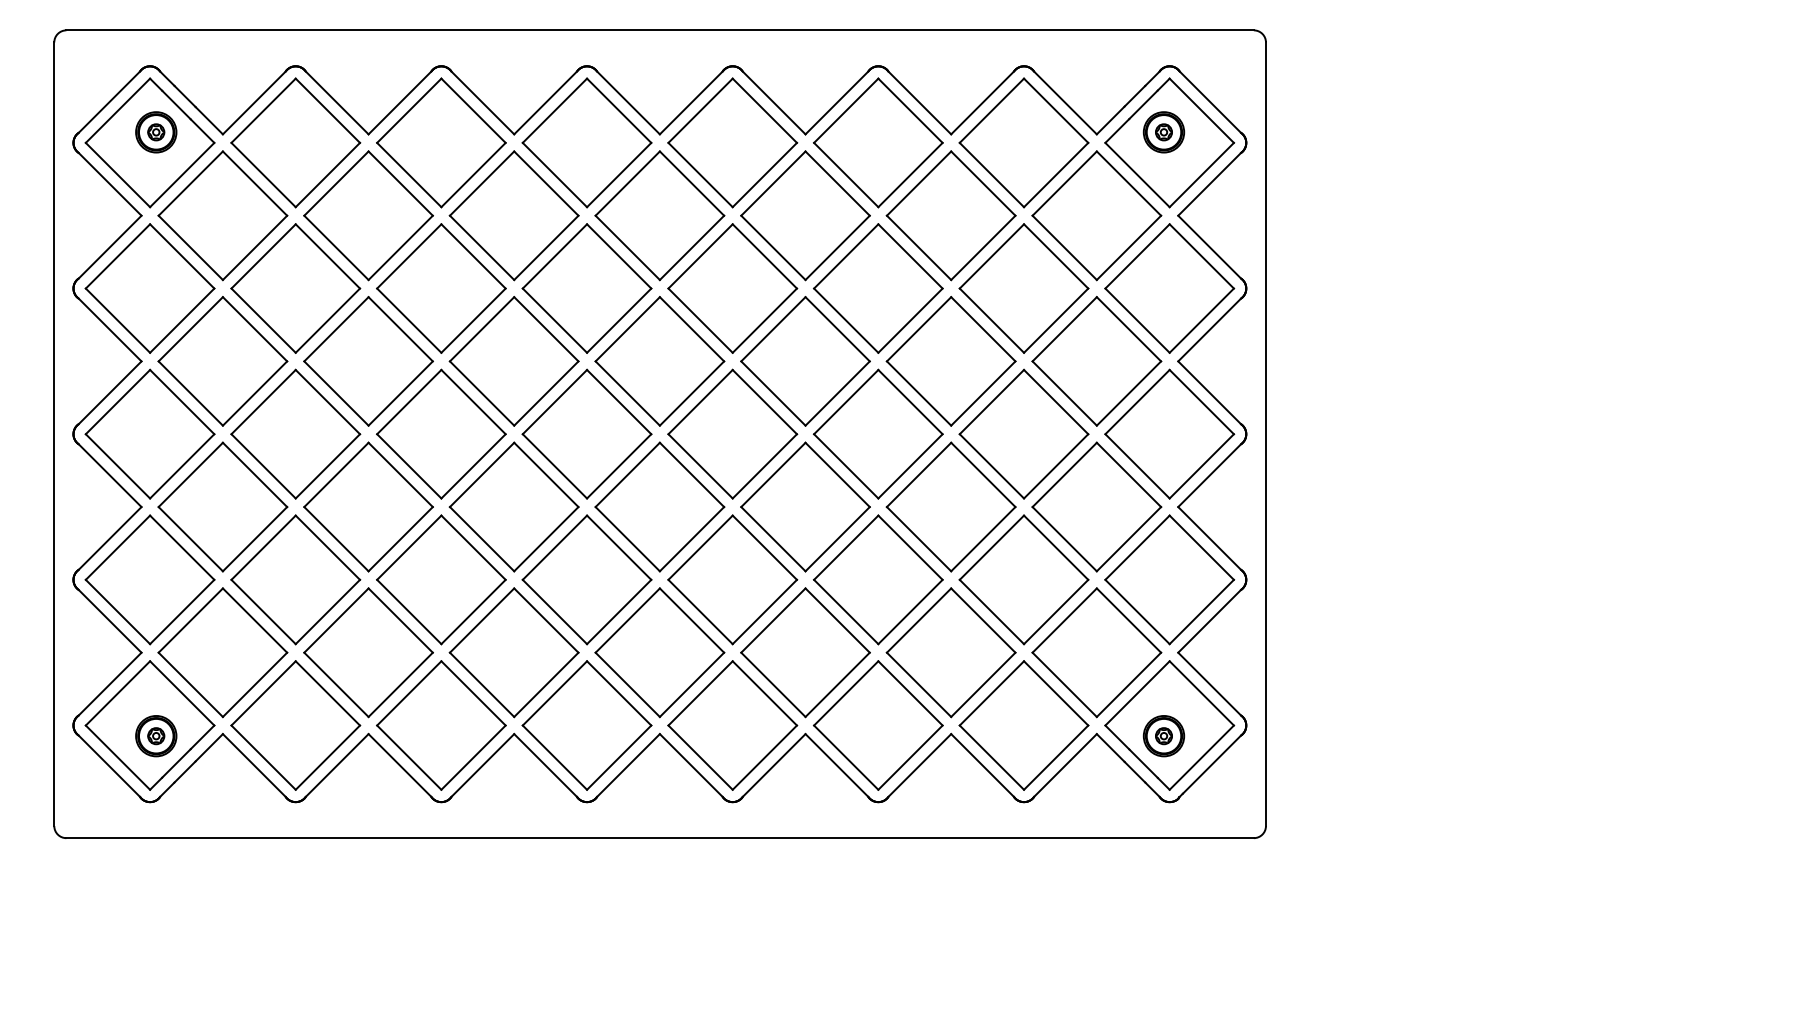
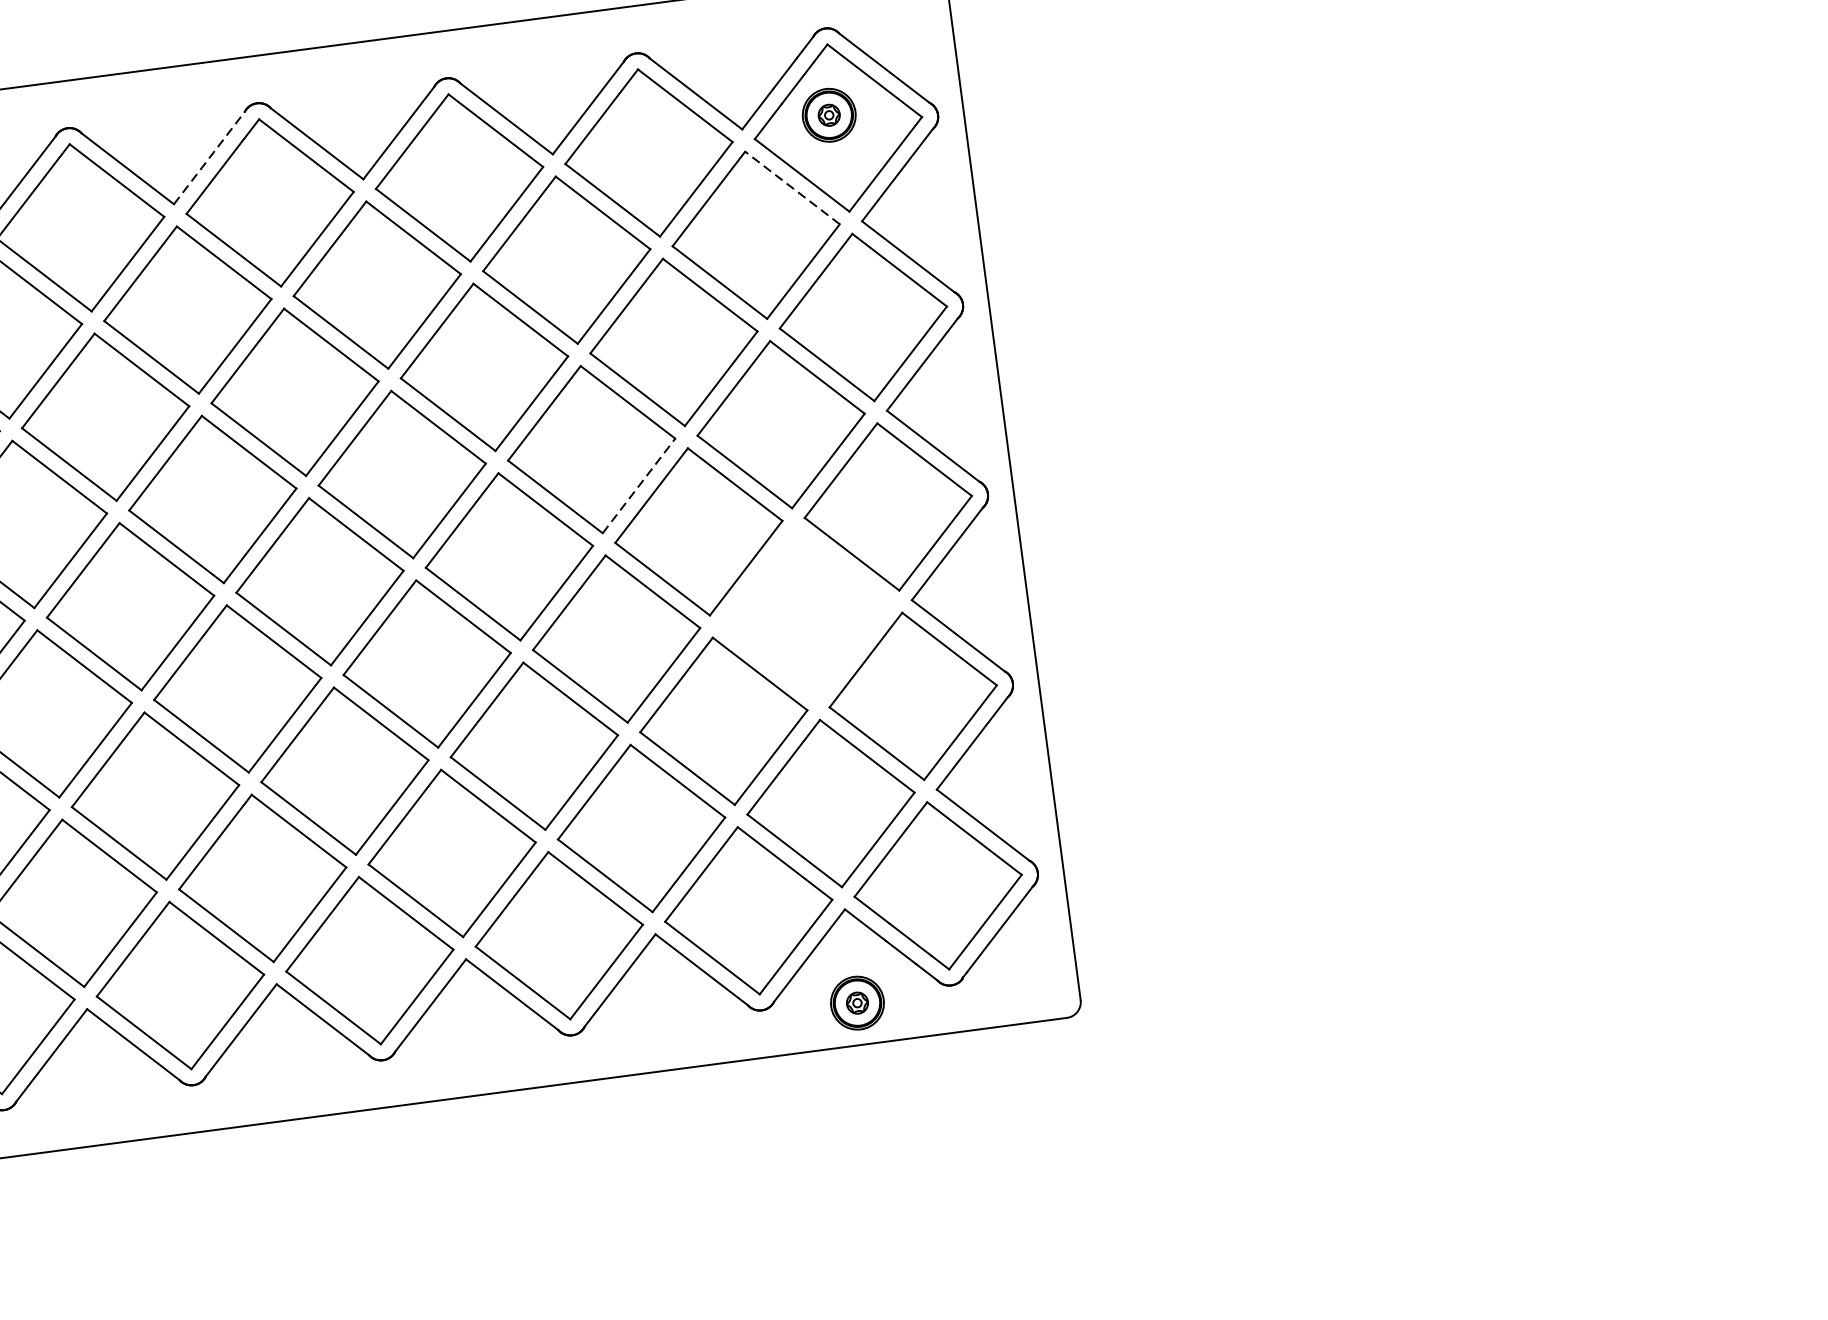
line: (691, 102) -> (209, 157), solid -> dashed
line: (1128, 183) -> (791, 187), solid -> dashed
line: (983, 393) -> (639, 485), solid -> dashed
part: (1096, 506) -> (805, 613), removed
part: (1163, 736) -> (856, 1003), moved

